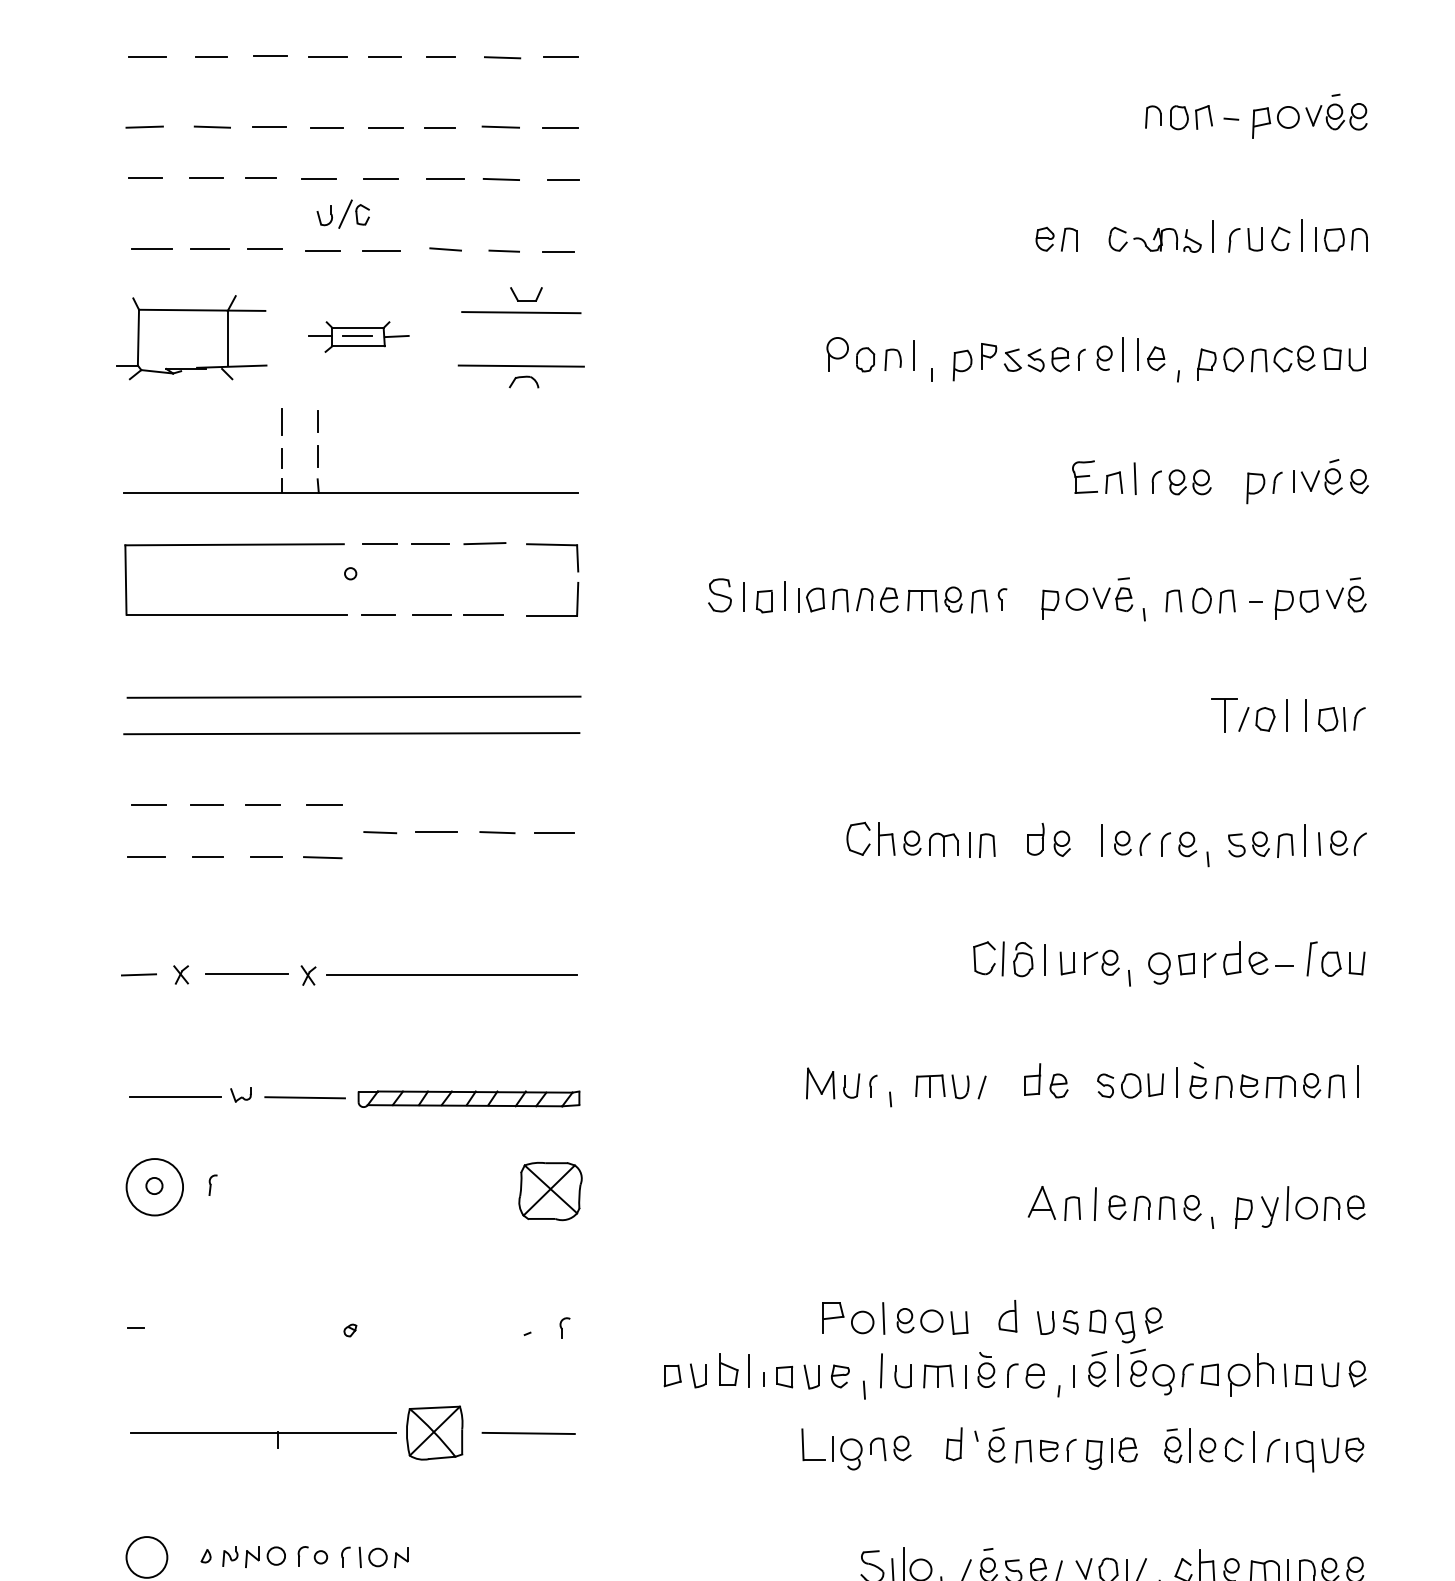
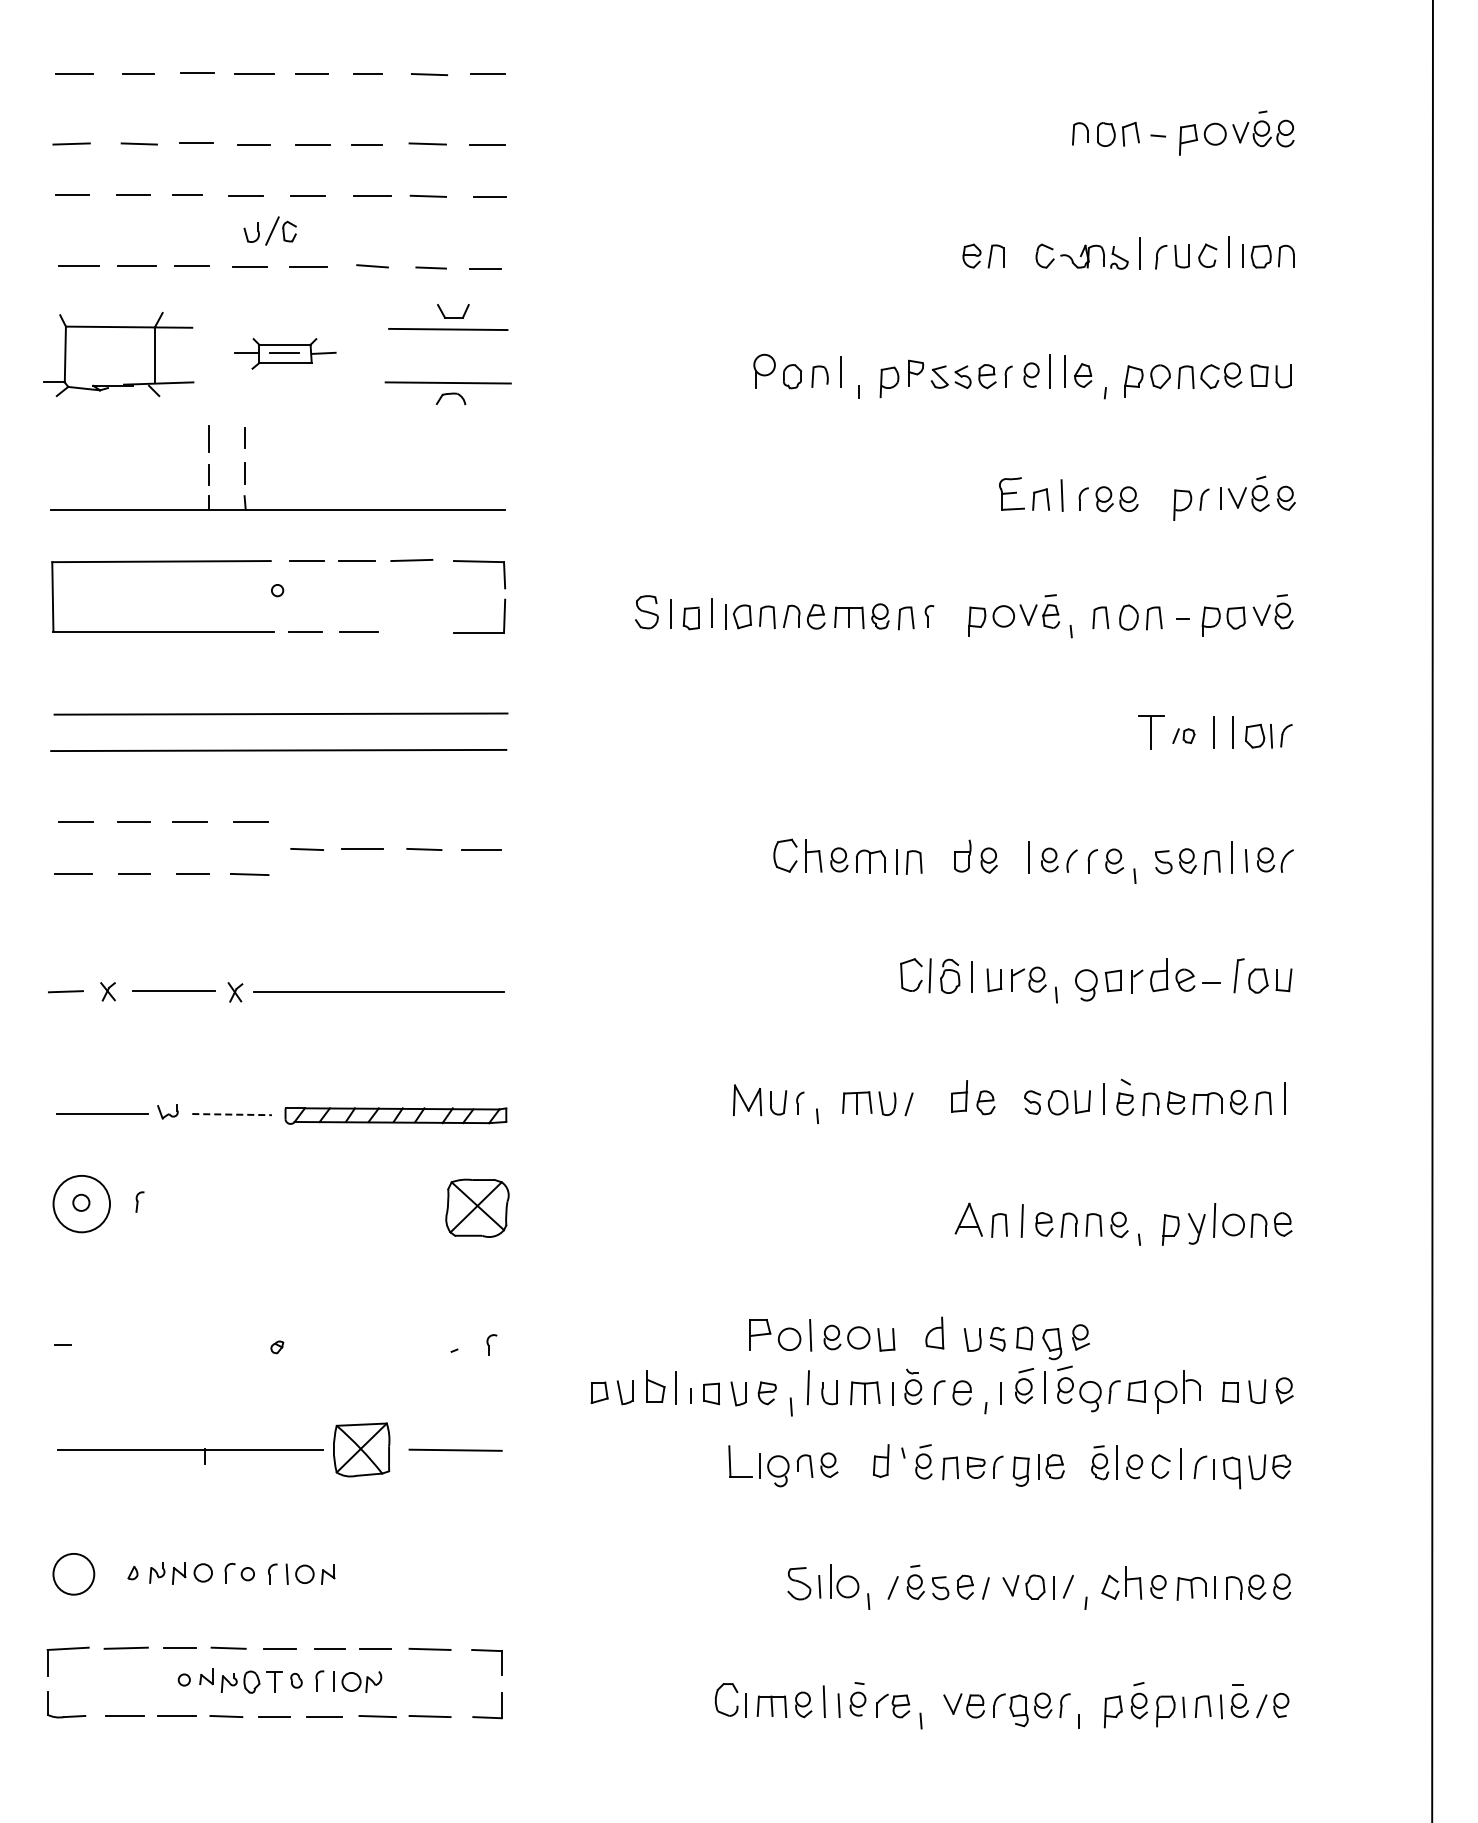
line: (483, 614) -> (410, 631), removed
part: (1256, 718) -> (1183, 735), size x0.6
line: (305, 1097) -> (232, 1114), solid -> dashed
line: (1284, 1374) -> (1211, 1391), removed

